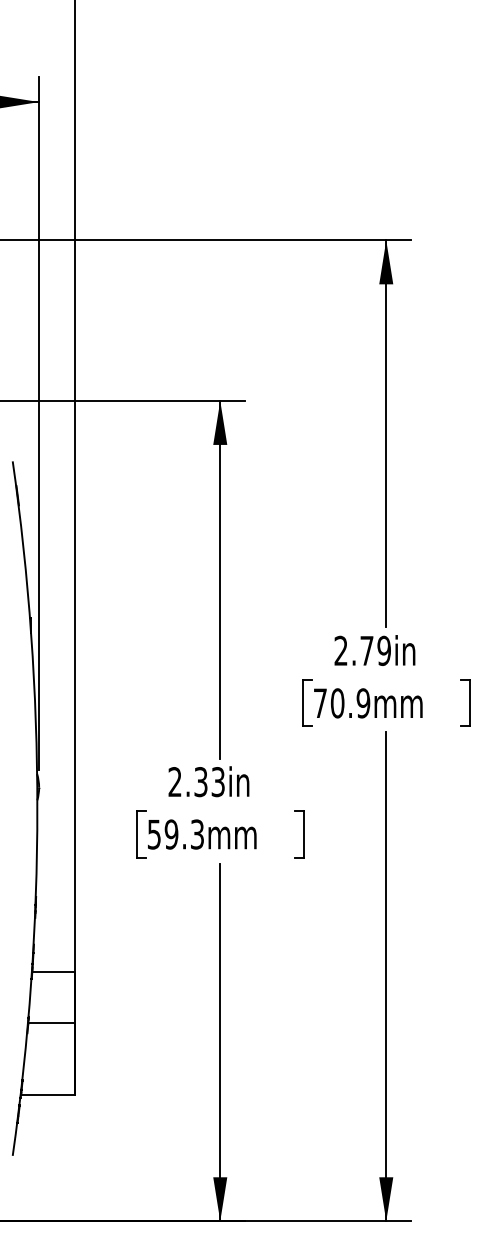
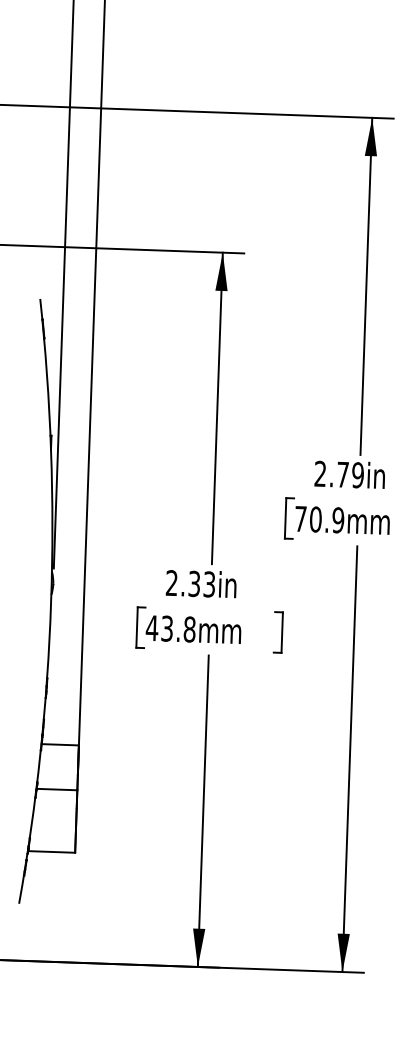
text: (175, 834) -> (170, 628), 59.3mm -> 43.8mm

